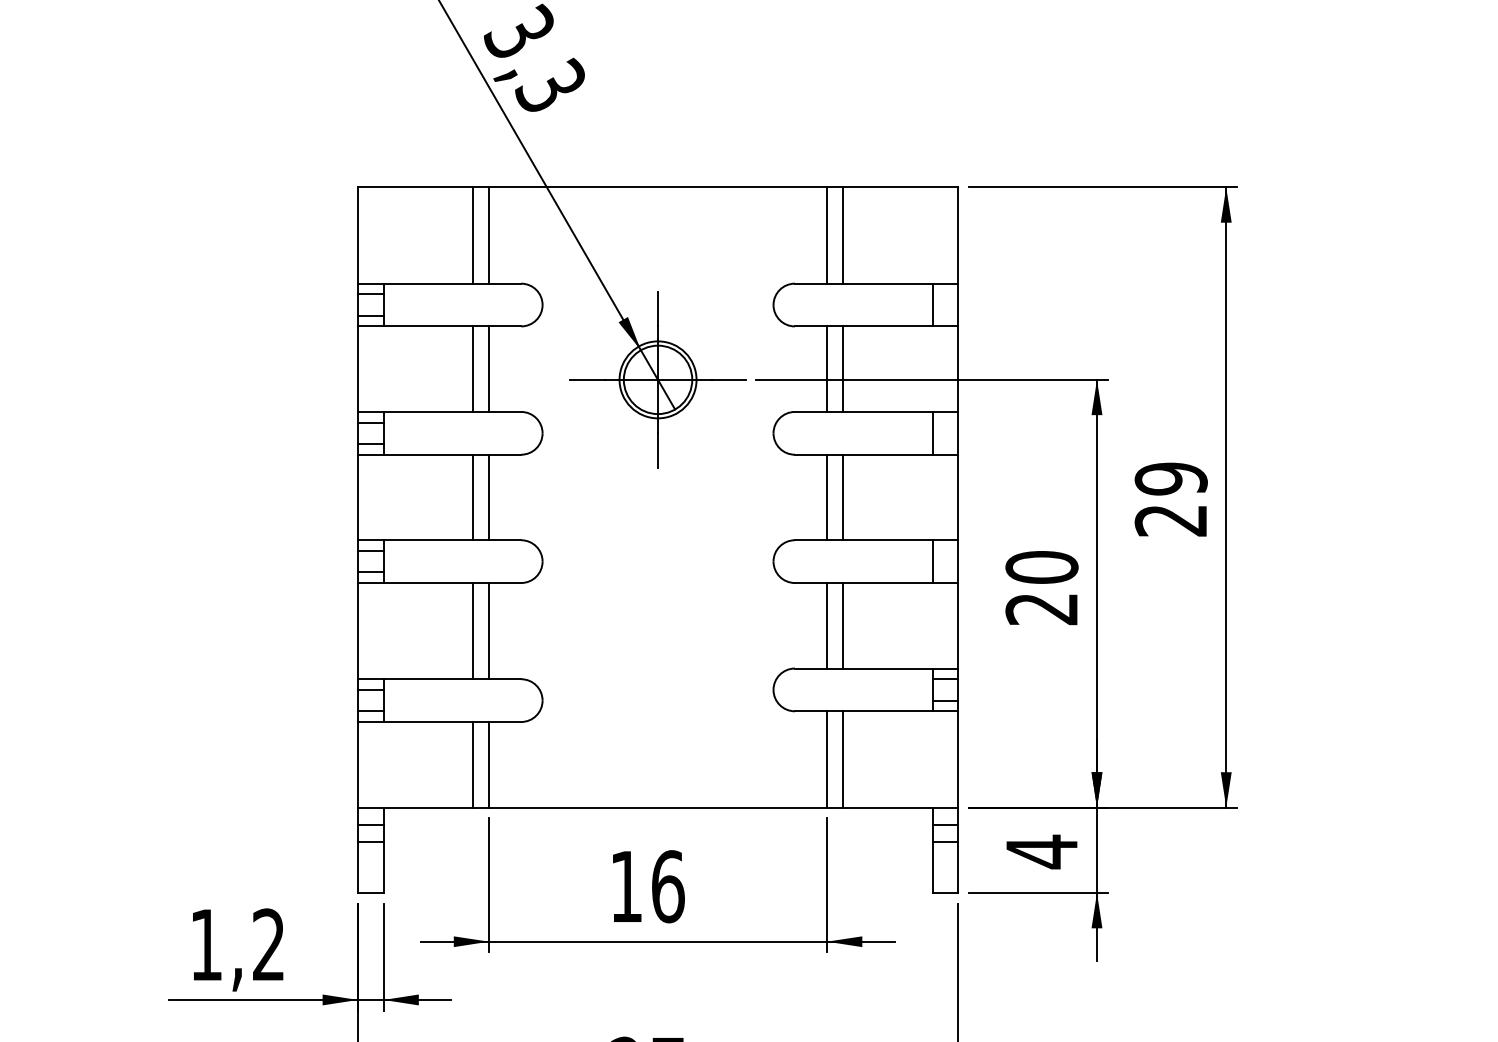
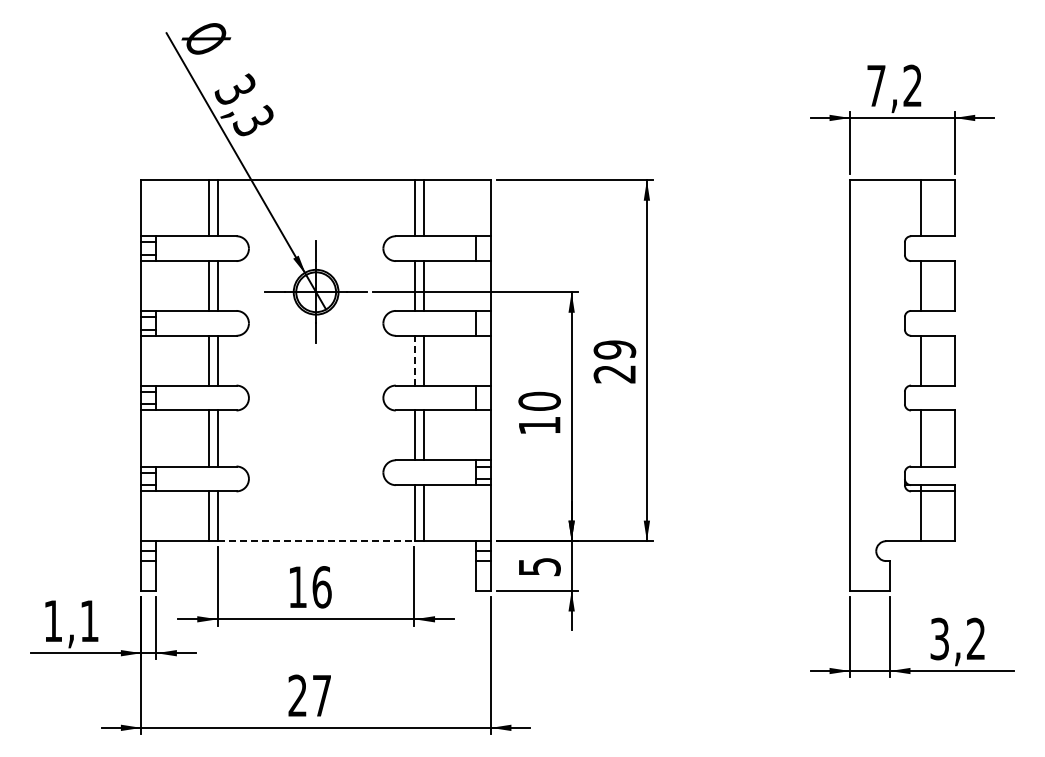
line: (826, 497) -> (414, 360), solid -> dashed
text: (1041, 608) -> (539, 425), 20 -> 10
line: (658, 808) -> (316, 541), solid -> dashed
text: (1041, 852) -> (539, 567), 4 -> 5
text: (268, 943) -> (89, 620), 1,2 -> 1,1

